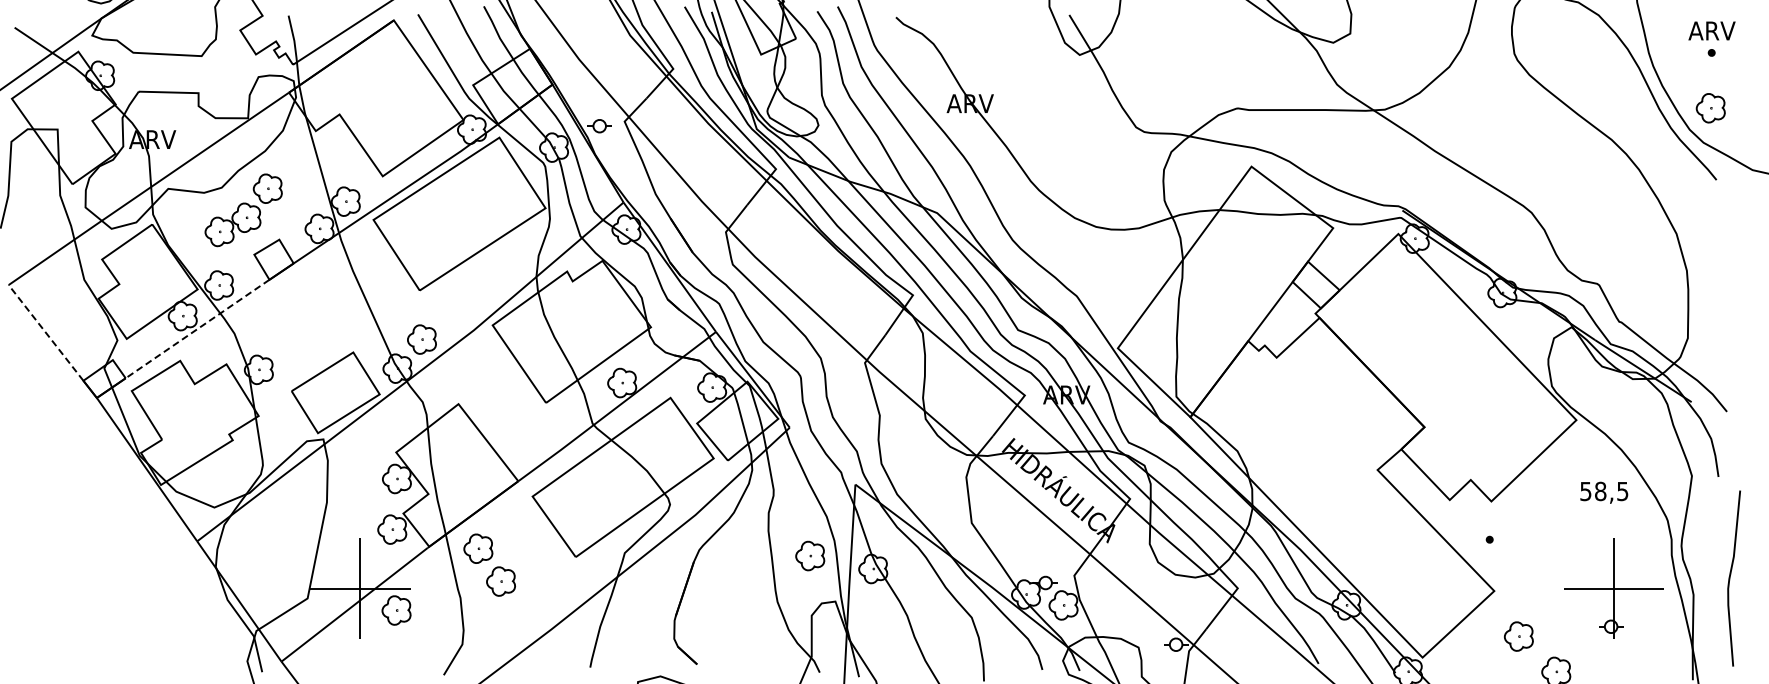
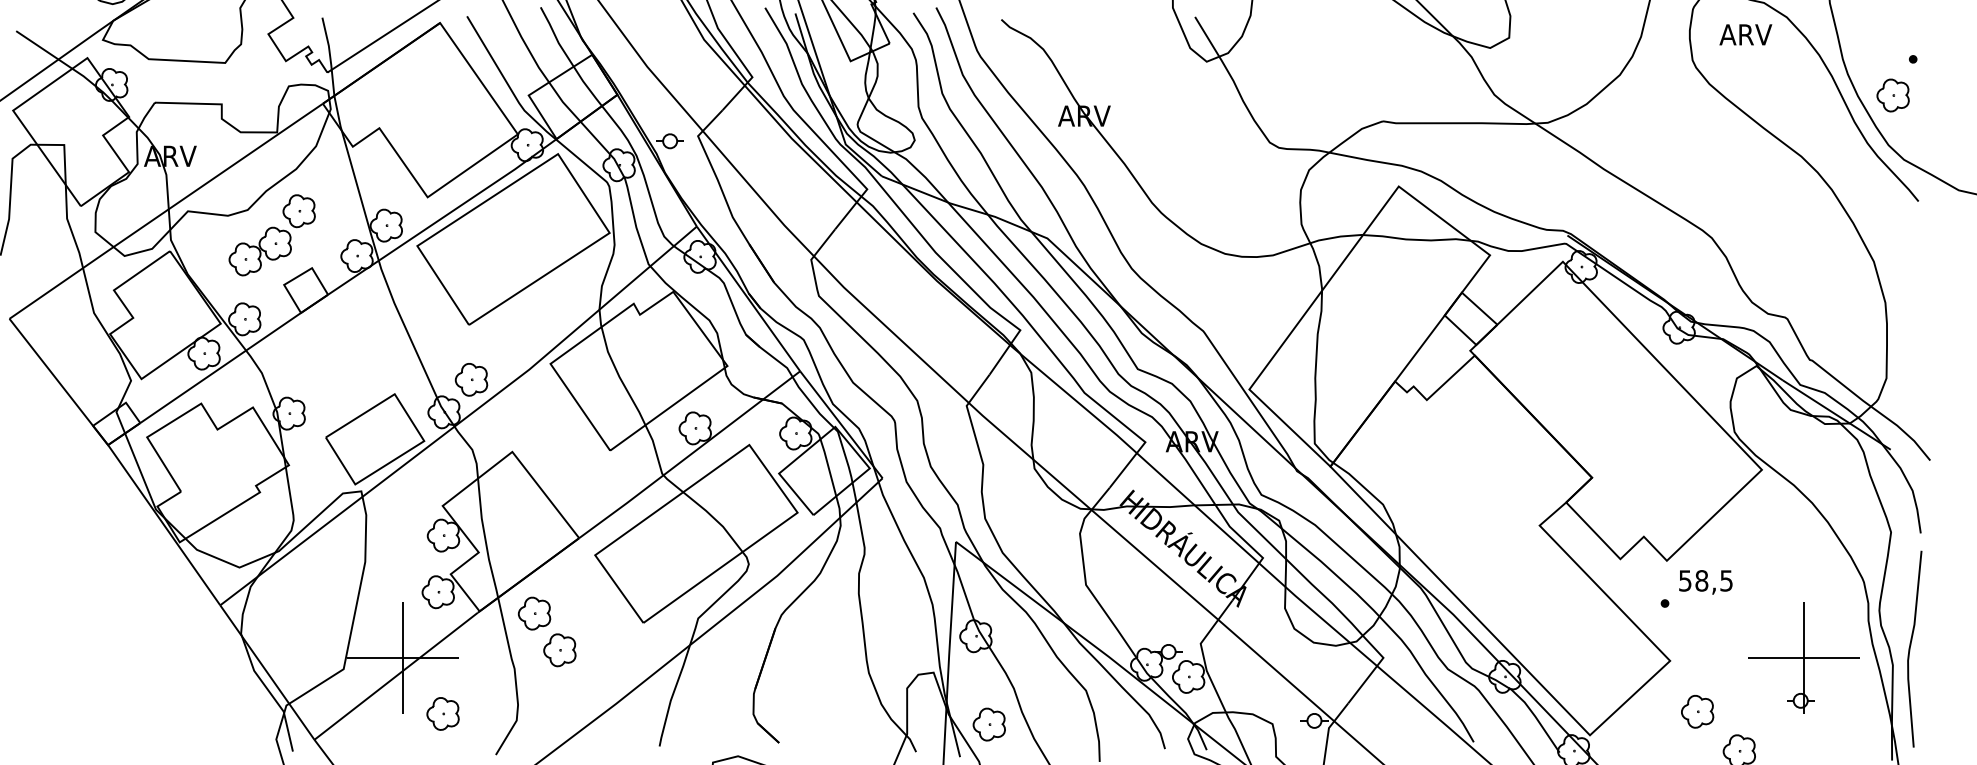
text: (1711, 30) -> (1745, 34), moved
part: (1710, 108) -> (1892, 95), moved
line: (197, 329) -> (220, 368), dashed -> solid
line: (46, 332) -> (51, 371), dashed -> solid
text: (1604, 492) -> (1706, 582), moved
part: (810, 555) -> (989, 723), moved
curve: (1730, 578) -> (1910, 649), moved
part: (396, 610) -> (443, 713), moved

